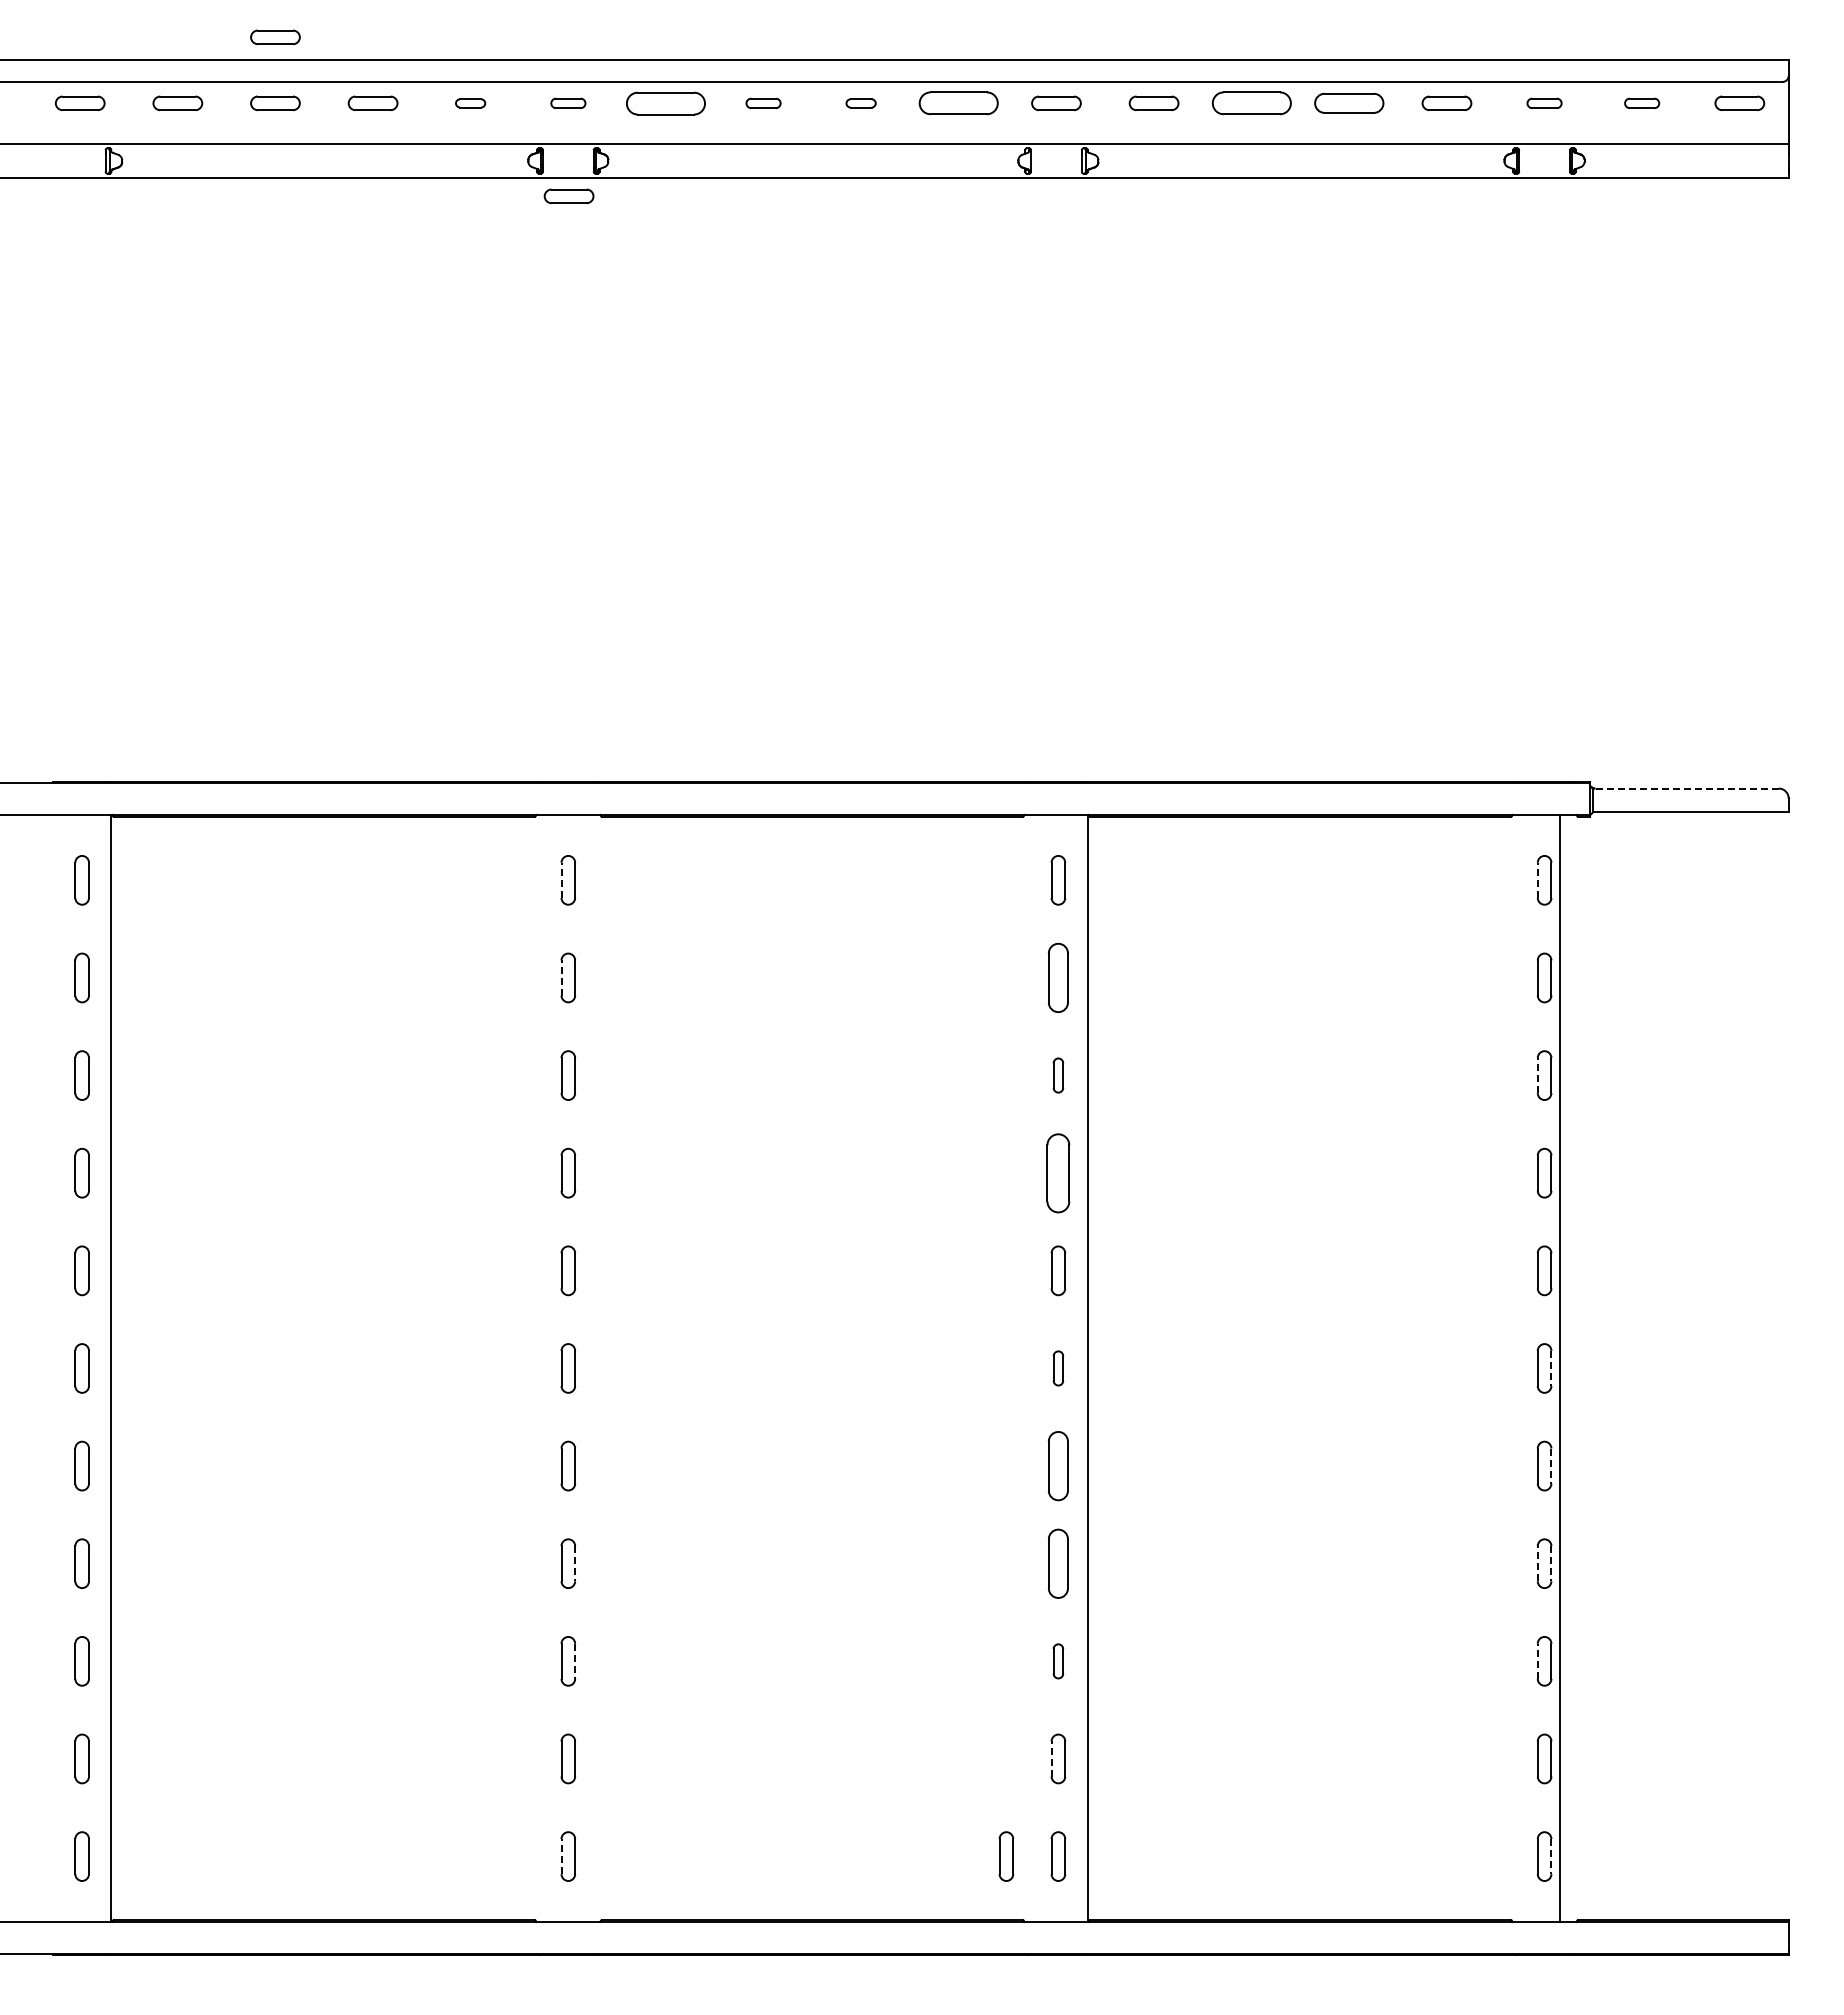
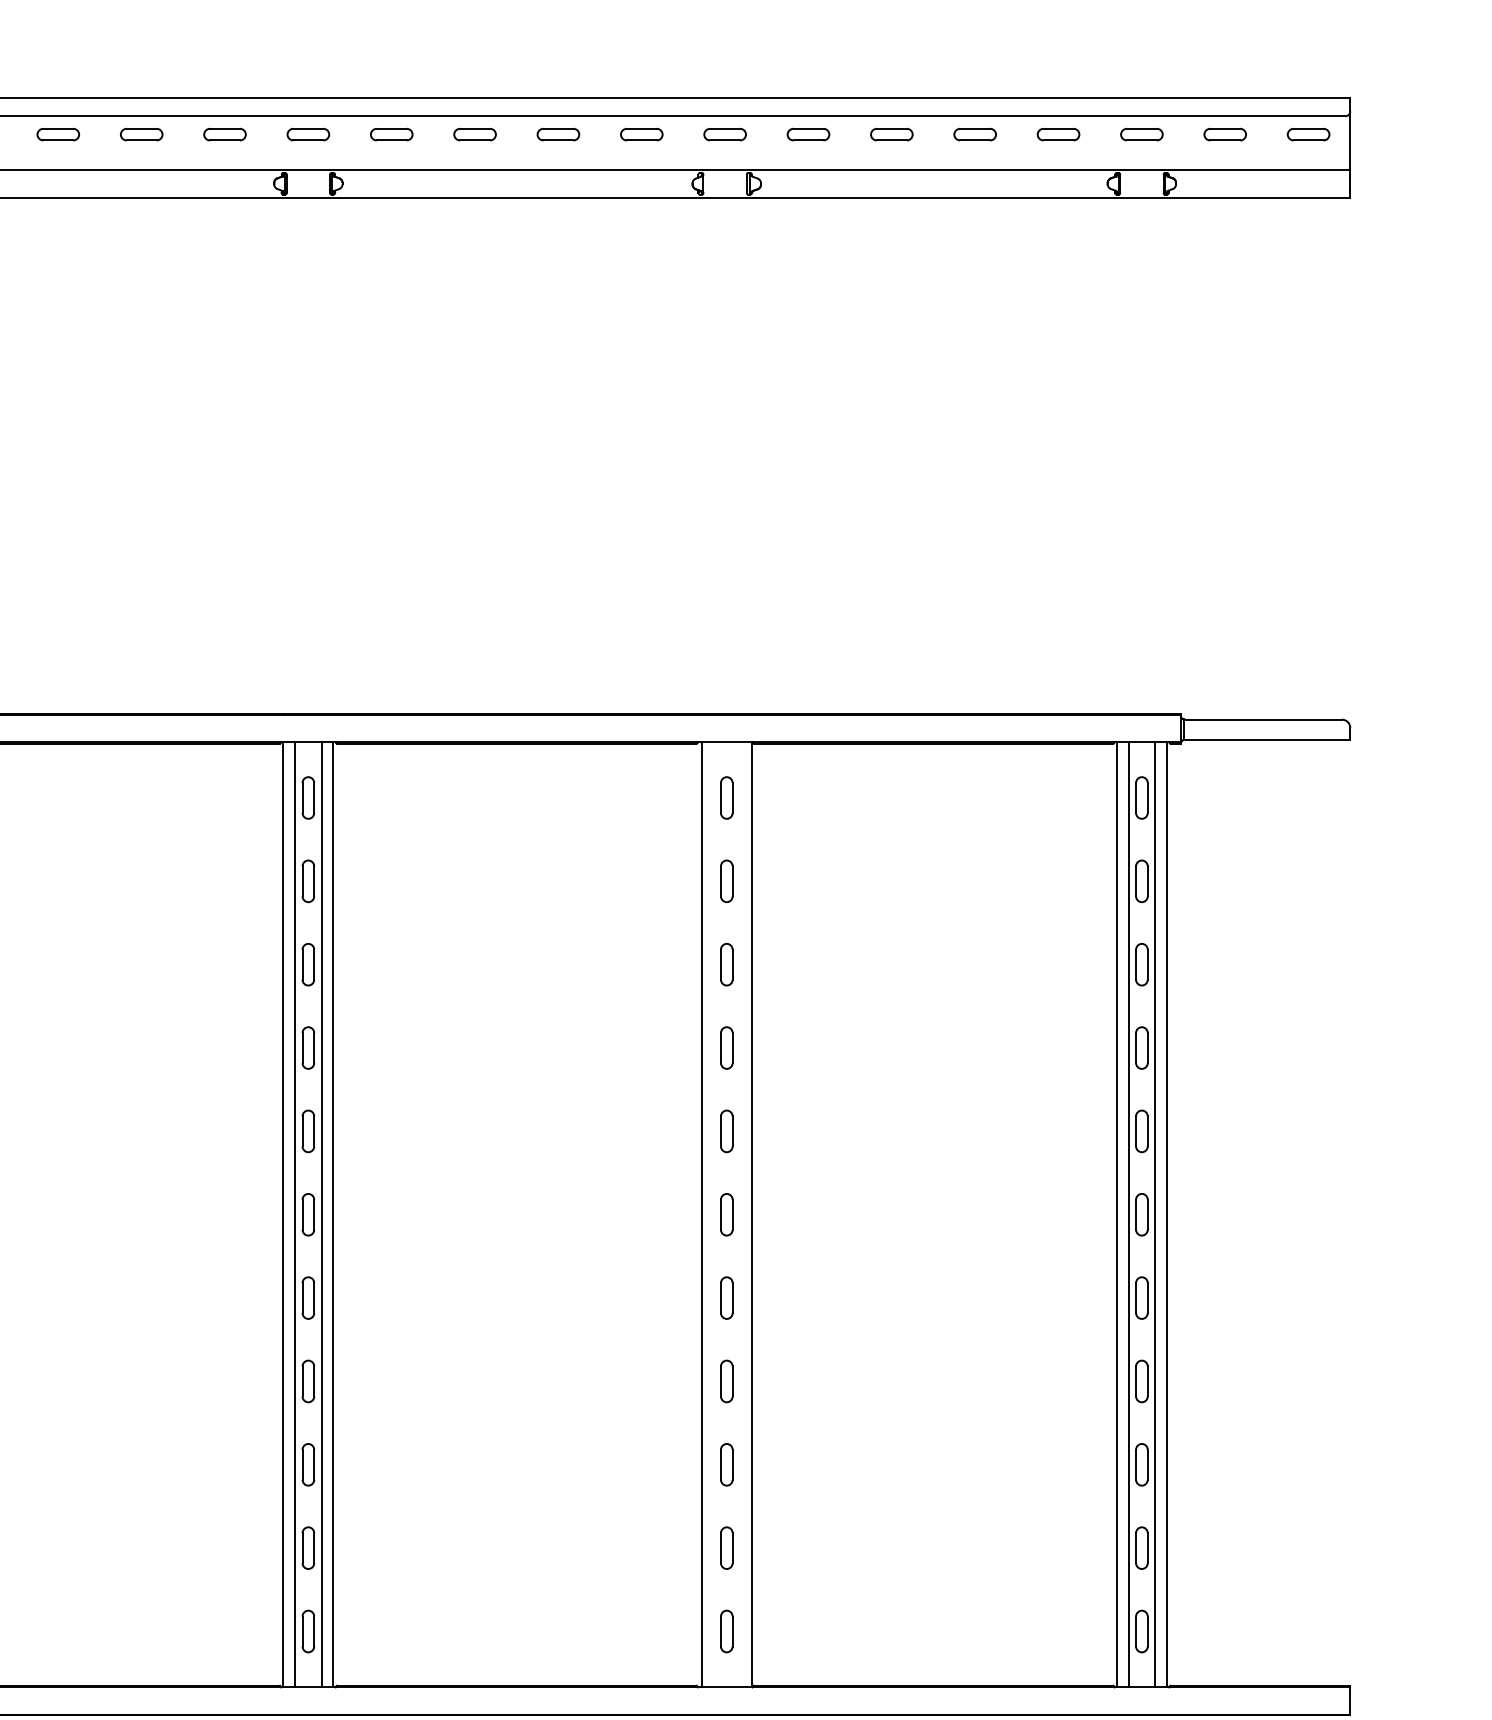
part: (275, 37) -> (58, 78), removed
part: (665, 102) -> (391, 133), size x0.62
part: (470, 103) -> (224, 134), size x1.67
part: (568, 103) -> (308, 134), size x1.43
part: (763, 103) -> (475, 134), size x1.43
part: (860, 103) -> (557, 134), size x1.67
part: (958, 103) -> (641, 134), size x0.62
part: (1251, 103) -> (891, 134), size x0.62
part: (1349, 103) -> (975, 134), size x0.71
part: (1544, 103) -> (1141, 134), size x1.43
part: (1641, 103) -> (1224, 134), size x1.43
part: (568, 196) -> (308, 214), removed
line: (1687, 788) -> (1263, 719), dashed -> solid
line: (561, 880) -> (302, 798), dashed -> solid
line: (1537, 880) -> (1135, 798), dashed -> solid
line: (561, 977) -> (302, 880), dashed -> solid
part: (1058, 977) -> (726, 880), size x0.71
part: (1058, 1075) -> (726, 964), size x1.43
line: (1537, 1075) -> (1135, 964), dashed -> solid
part: (1058, 1172) -> (726, 1047), size x0.62
line: (539, 1368) -> (283, 1214), added
line: (552, 1368) -> (294, 1214), added
line: (583, 1368) -> (321, 1214), added
line: (597, 1368) -> (333, 1214), added
line: (1029, 1368) -> (702, 1214), added
part: (1058, 1368) -> (726, 1214), size x1.43
line: (1515, 1368) -> (1117, 1214), added
line: (1529, 1368) -> (1129, 1214), added
line: (1551, 1368) -> (1147, 1214), dashed -> solid
line: (1573, 1368) -> (1166, 1214), added
part: (1058, 1465) -> (726, 1297), size x0.71
line: (1551, 1466) -> (1147, 1298), dashed -> solid
line: (575, 1563) -> (314, 1381), dashed -> solid
part: (1058, 1563) -> (726, 1381), size x0.71
line: (1537, 1563) -> (1135, 1381), dashed -> solid
line: (1551, 1563) -> (1147, 1381), dashed -> solid
line: (575, 1661) -> (314, 1464), dashed -> solid
part: (1058, 1661) -> (726, 1464), size x1.43
line: (1537, 1661) -> (1135, 1464), dashed -> solid
line: (1051, 1758) -> (720, 1547), dashed -> solid
line: (561, 1856) -> (302, 1631), dashed -> solid
part: (1006, 1856) -> (682, 1631), removed
line: (1551, 1856) -> (1147, 1631), dashed -> solid

